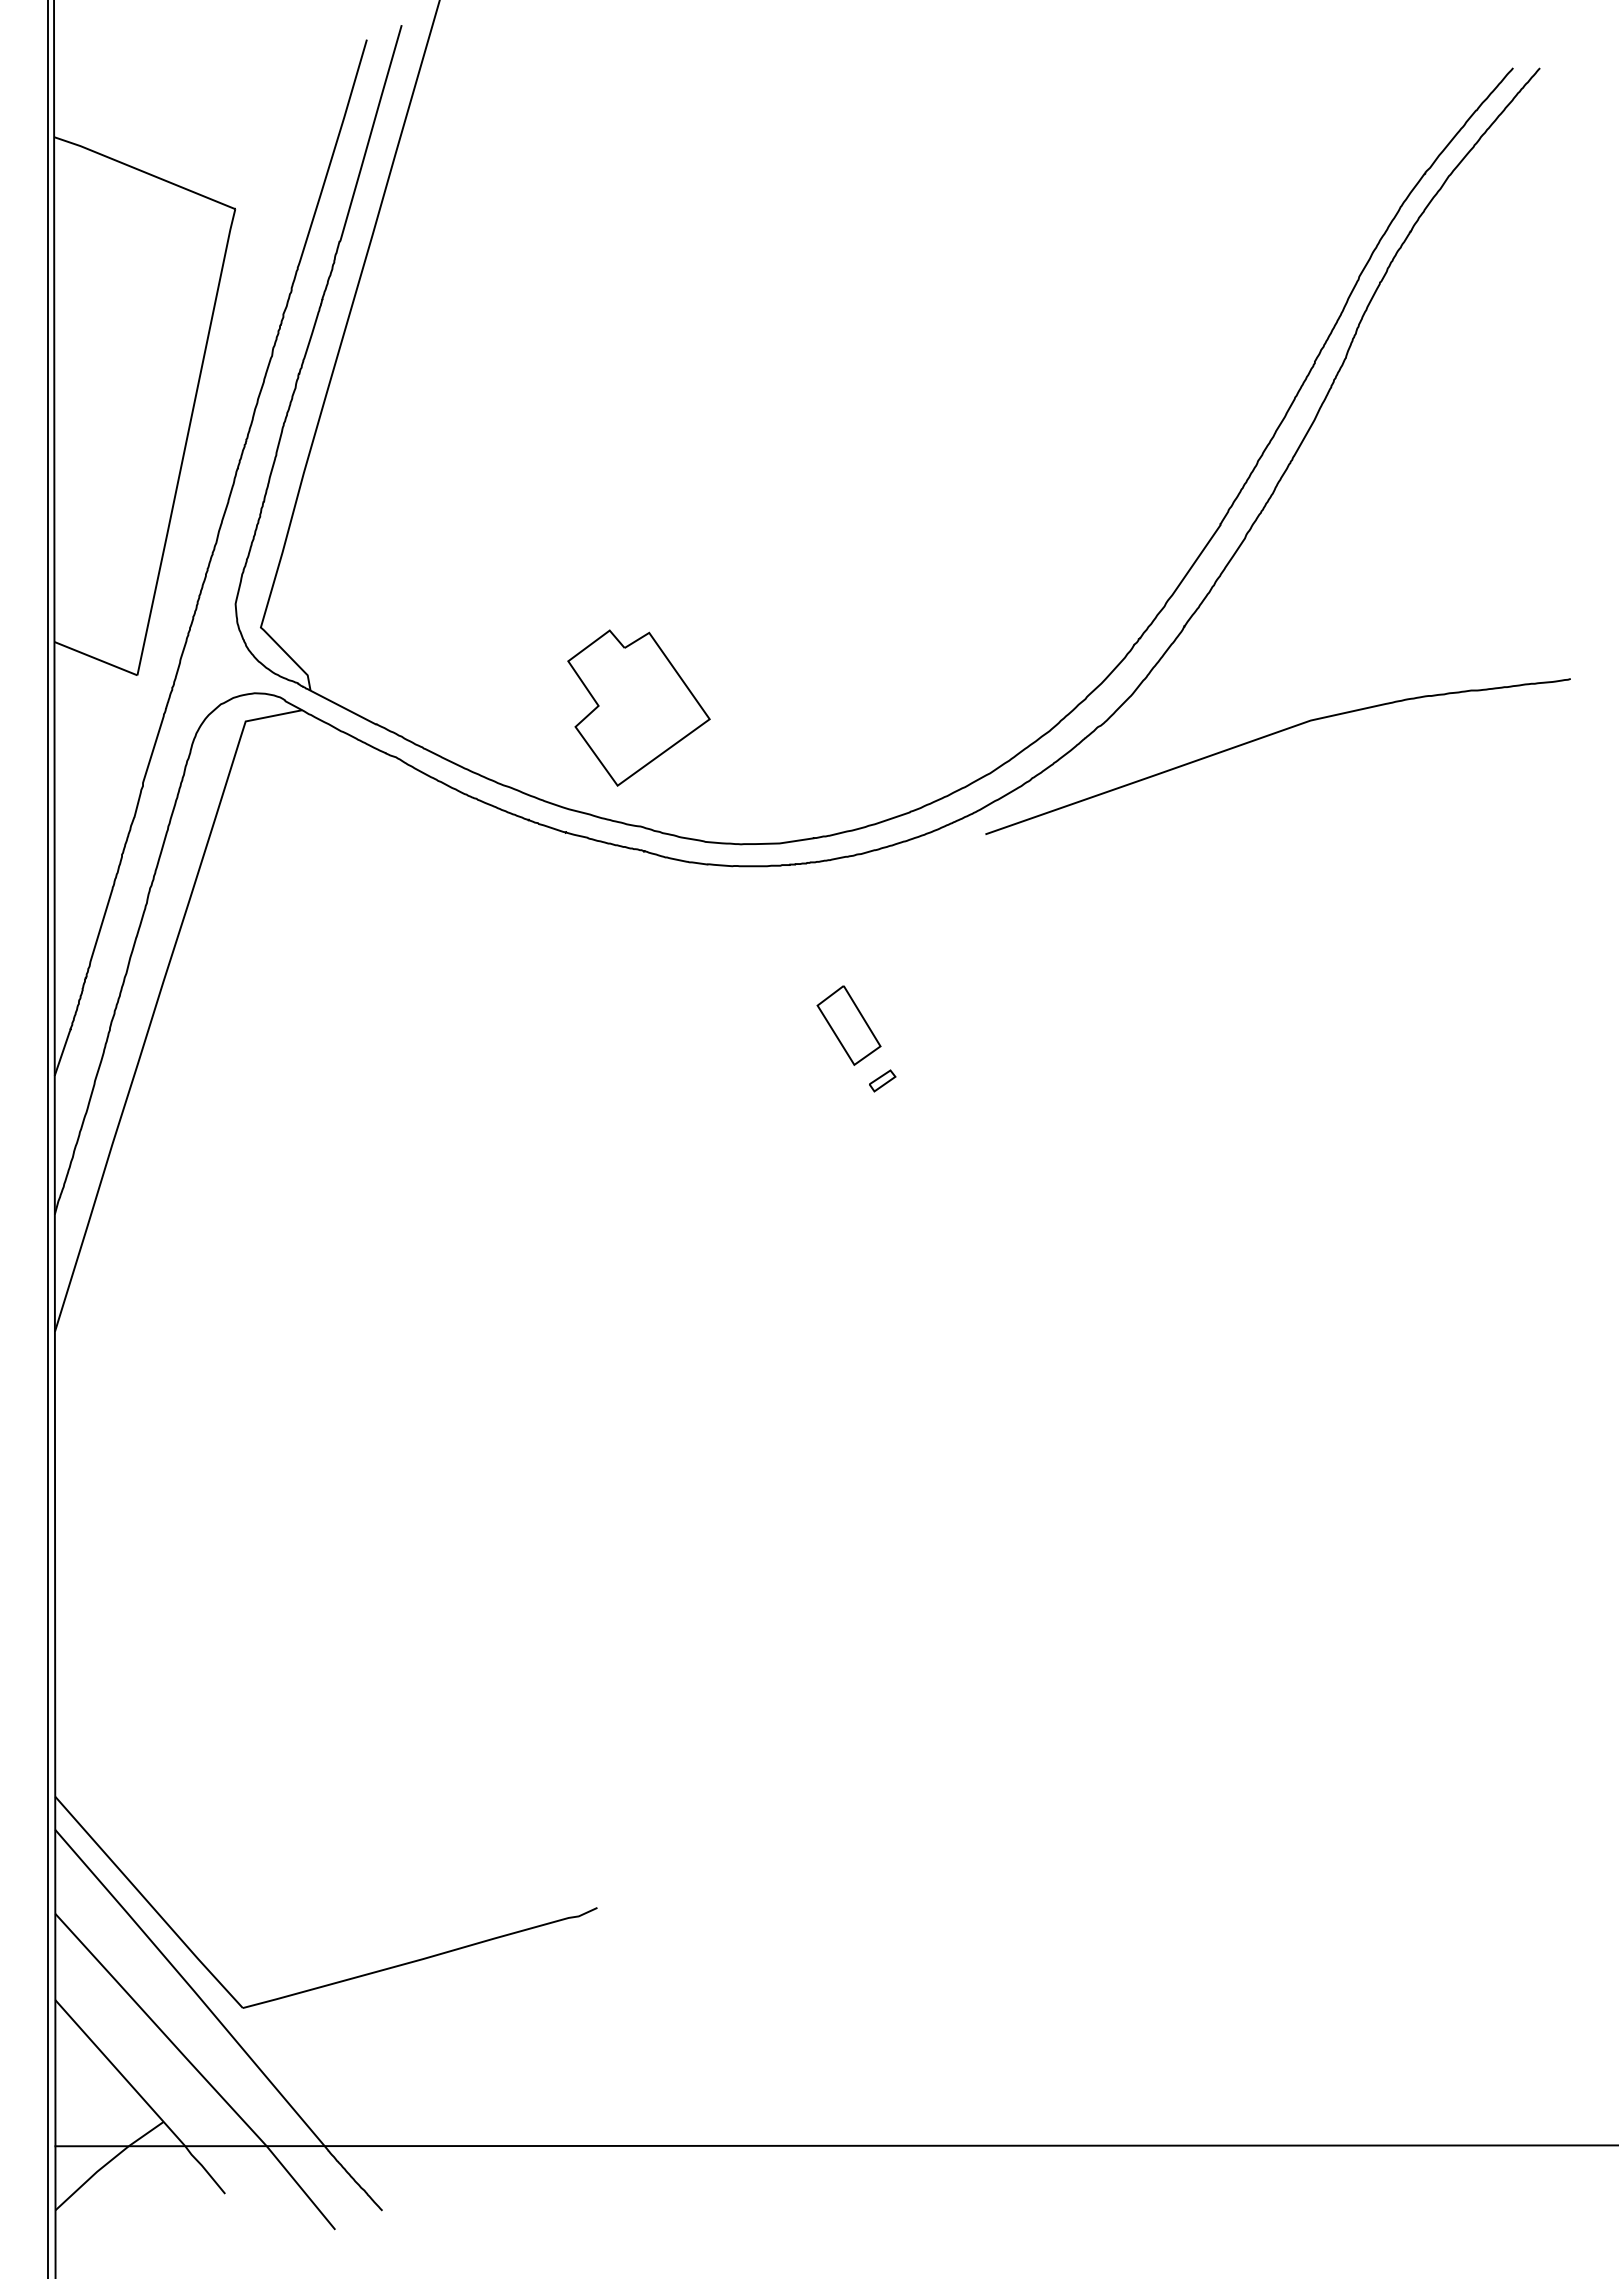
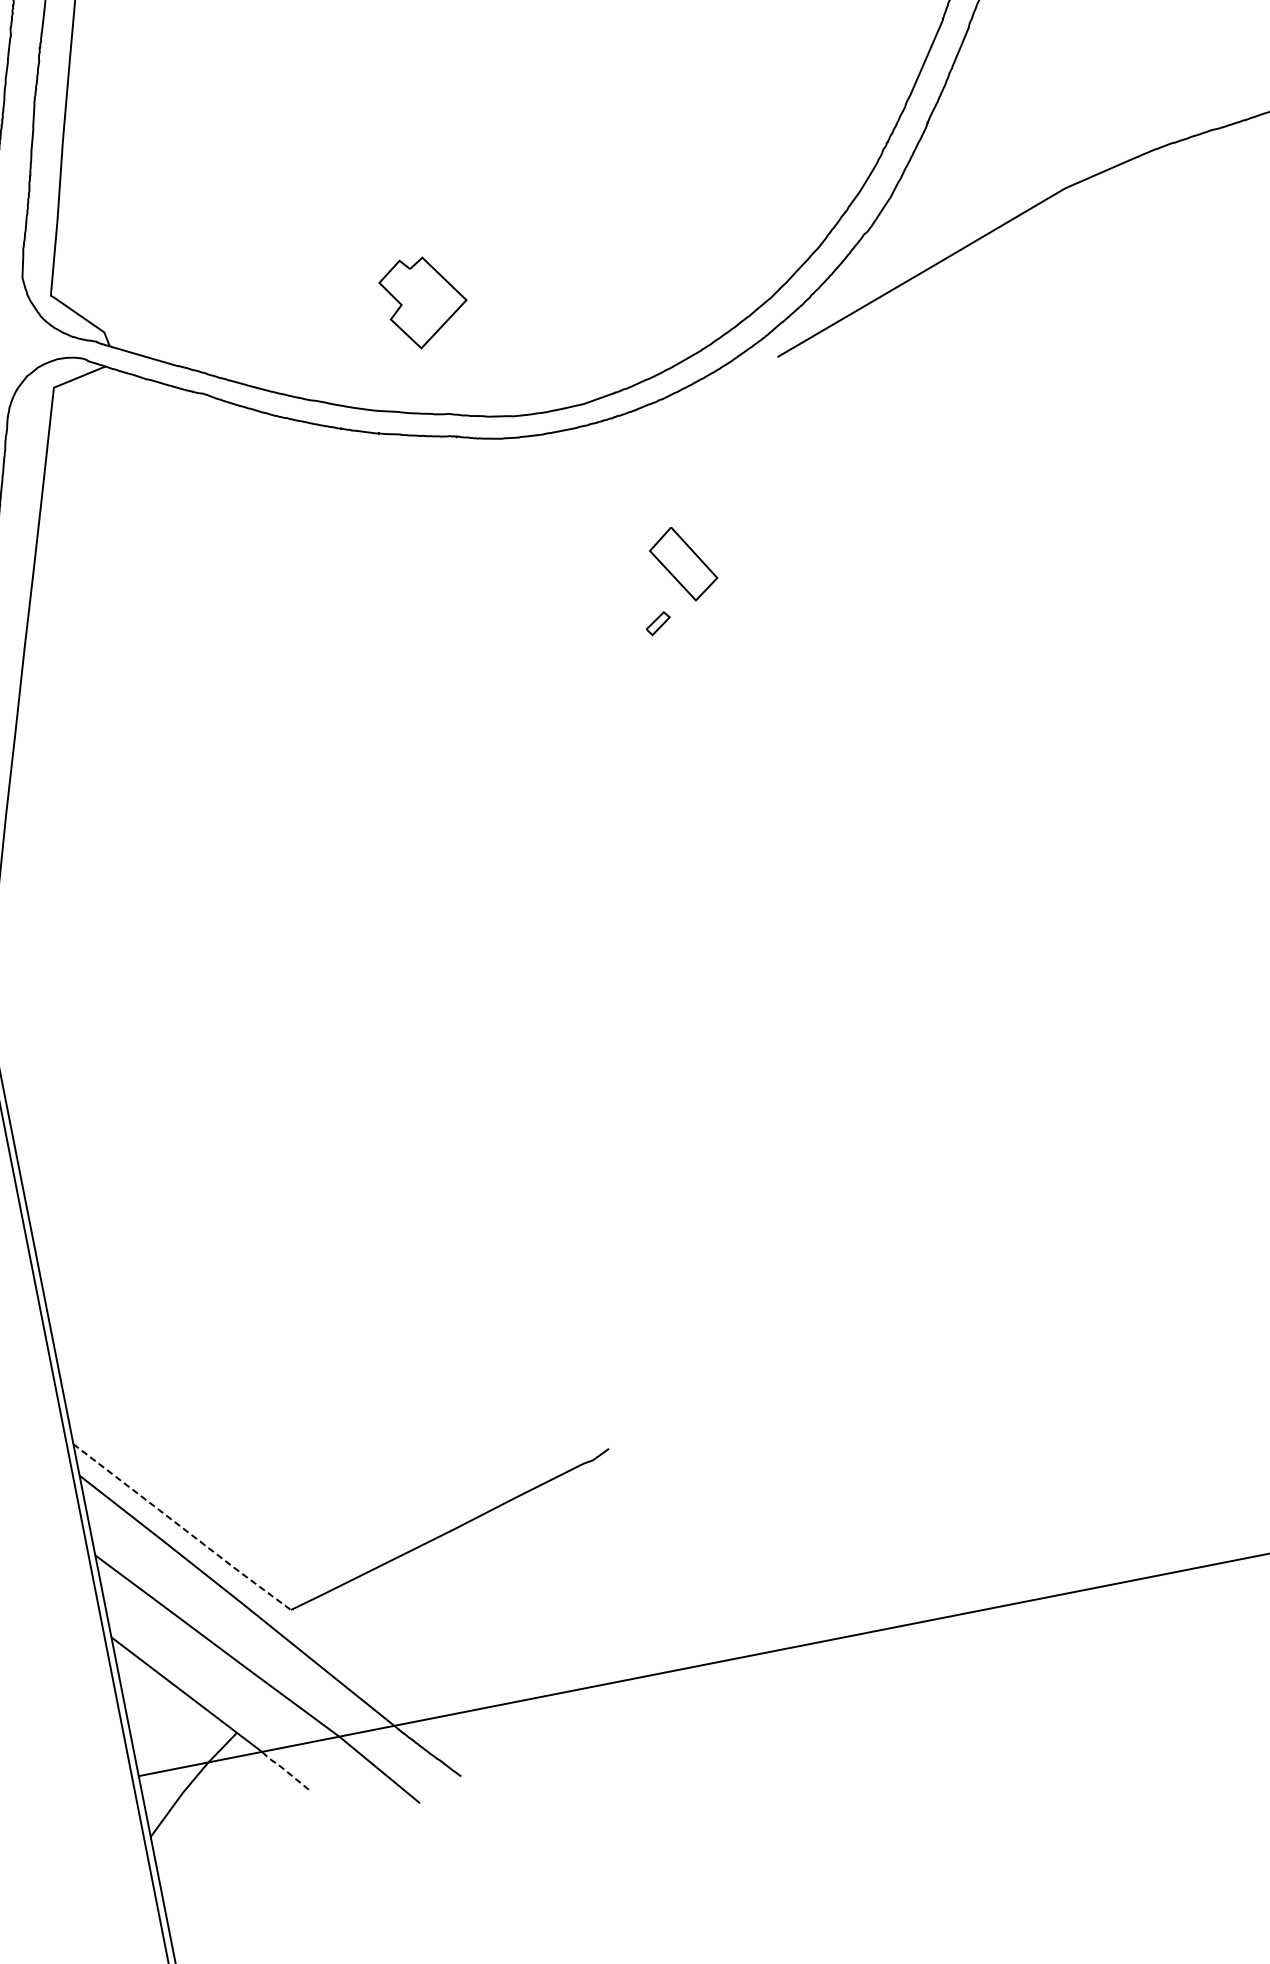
part: (638, 707) -> (424, 301), size x0.6
part: (882, 1080) -> (658, 623), moved
line: (148, 1902) -> (181, 1527), solid -> dashed
line: (204, 2168) -> (284, 1769), solid -> dashed

